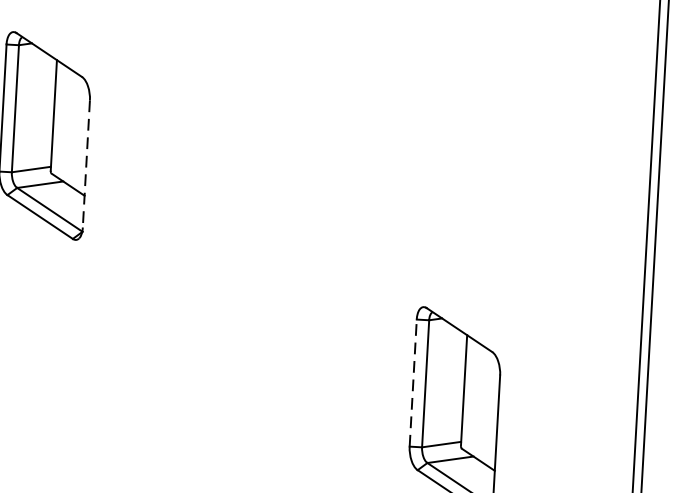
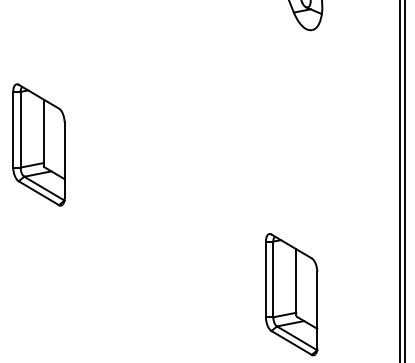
line: (86, 164) -> (64, 160), dashed -> solid
line: (412, 383) -> (265, 279), dashed -> solid

